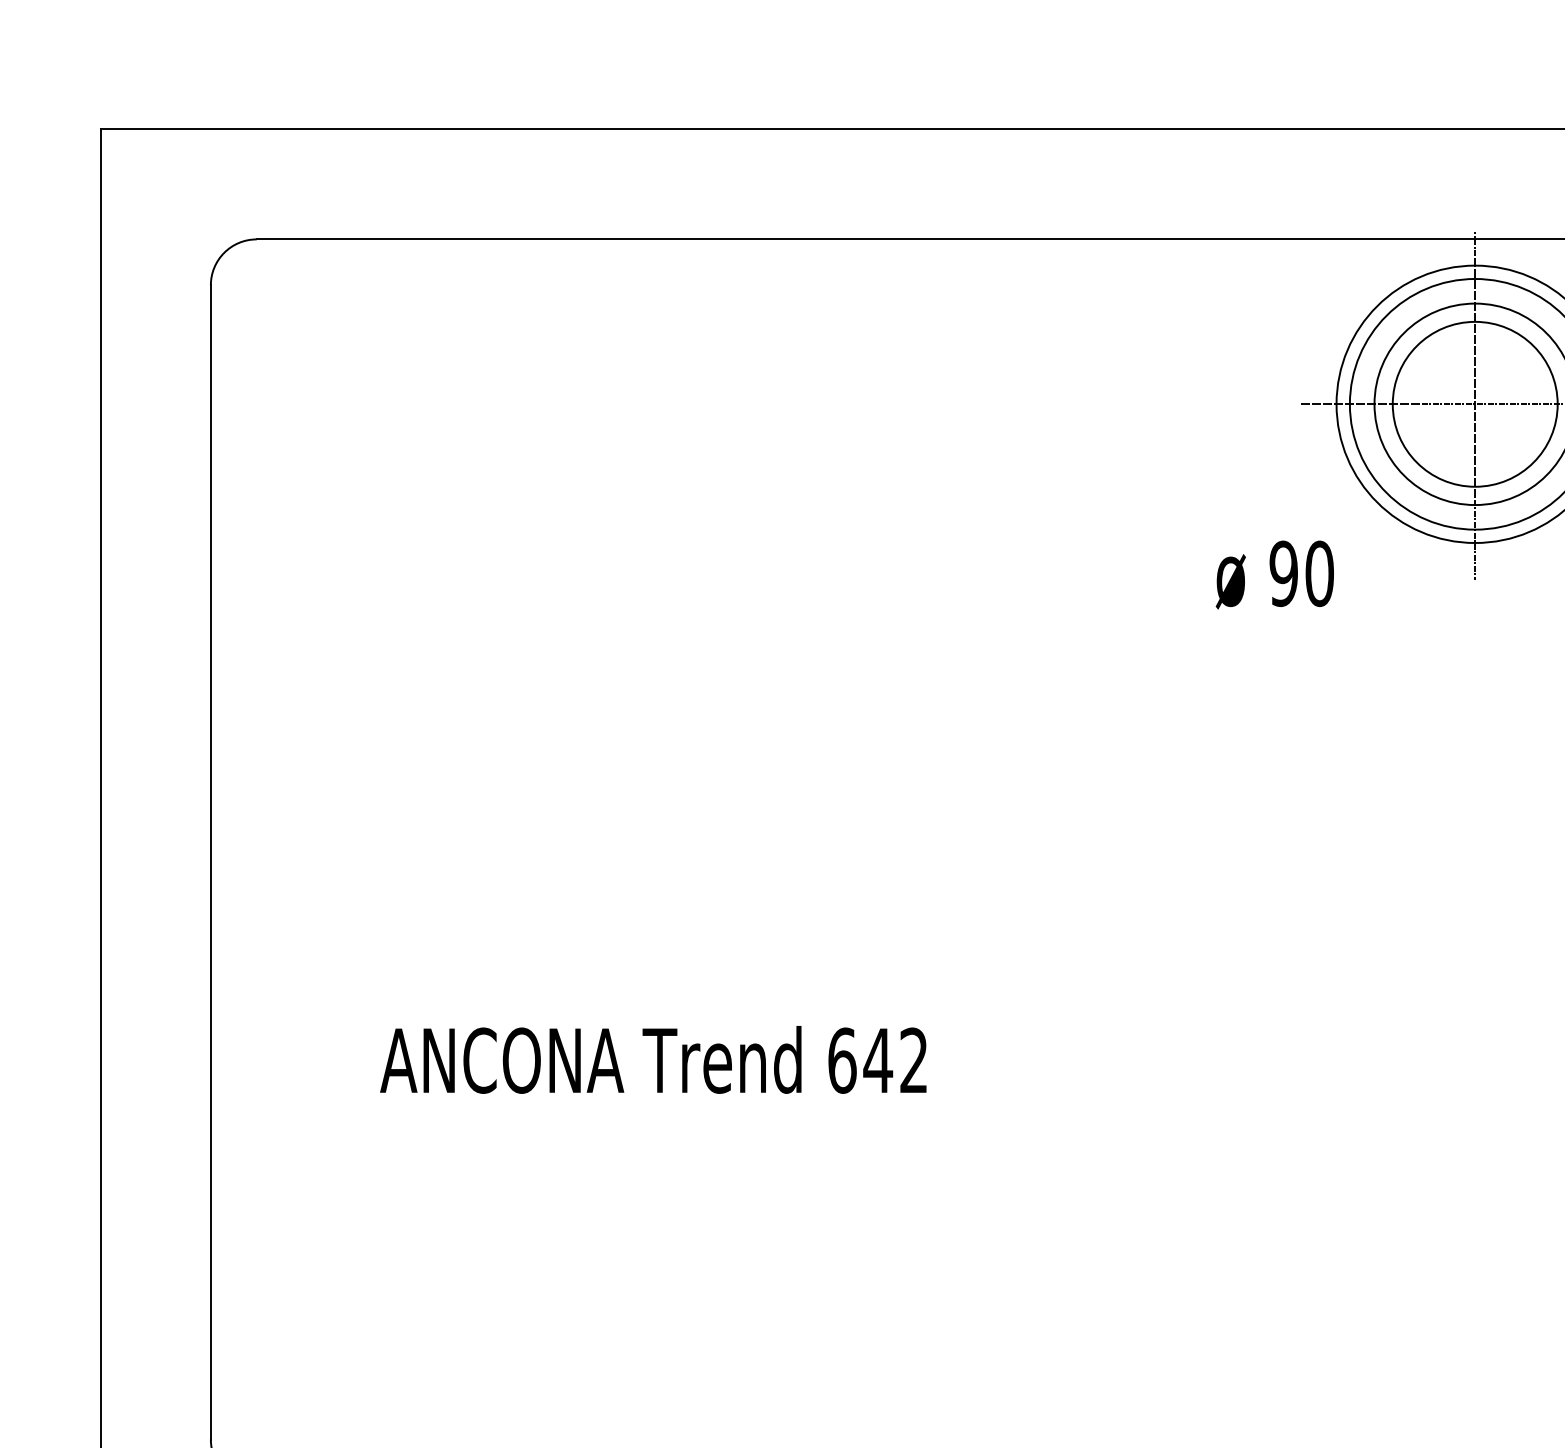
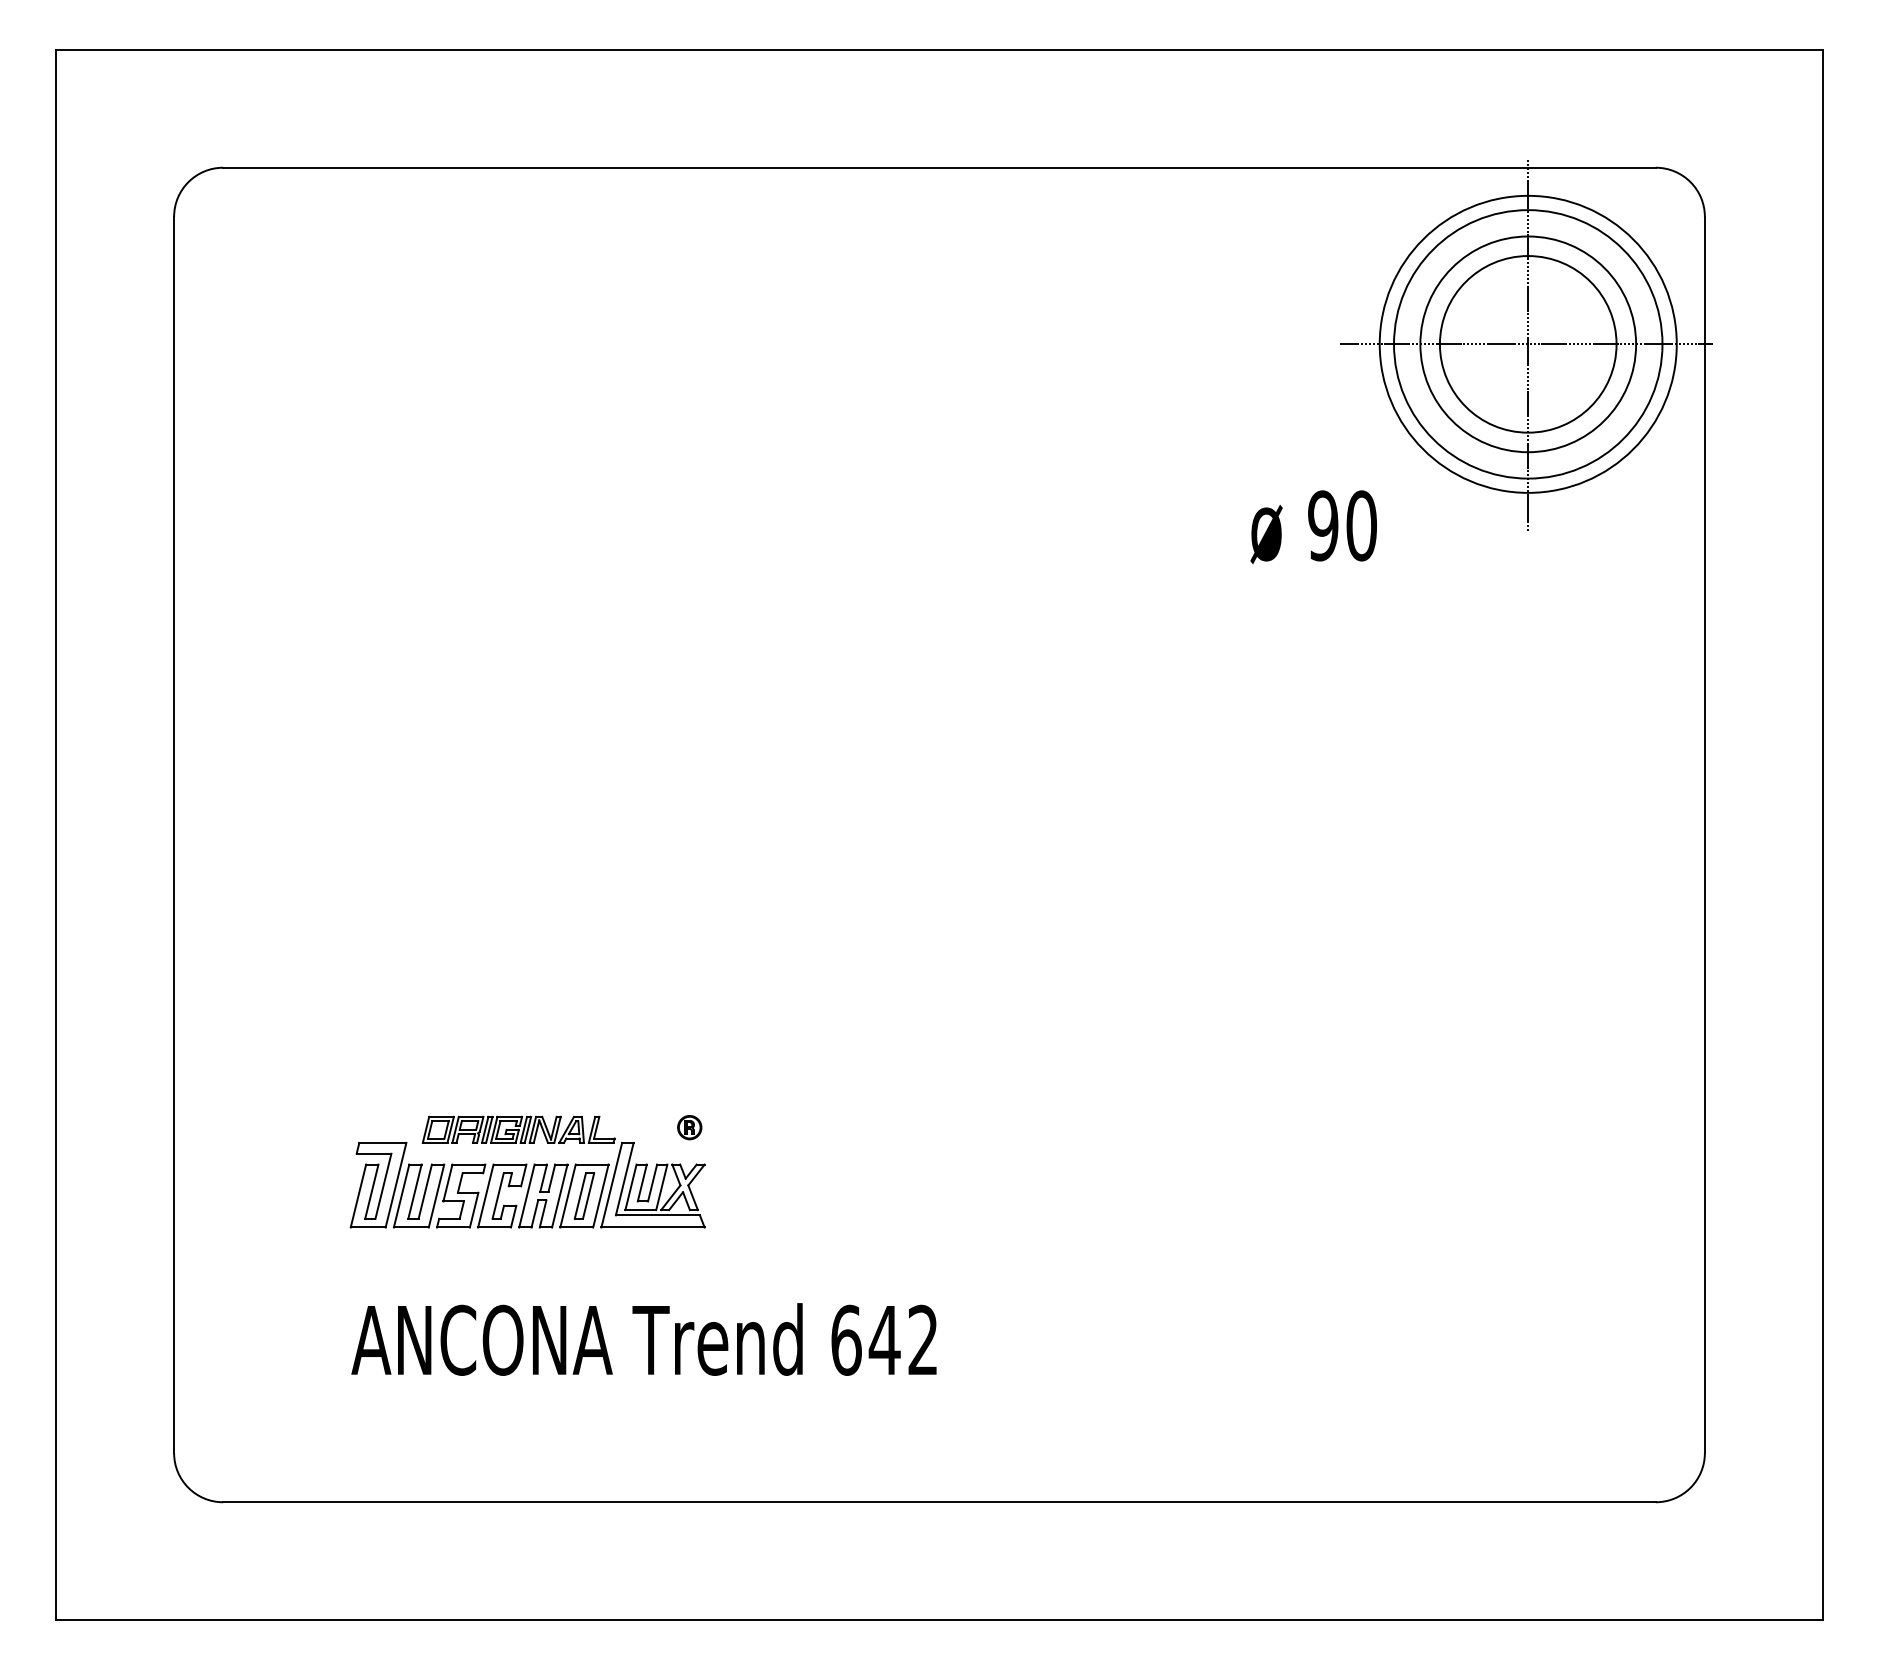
text: (652, 1059) -> (643, 1339), moved
part: (540, 1176) -> (527, 1171), added

